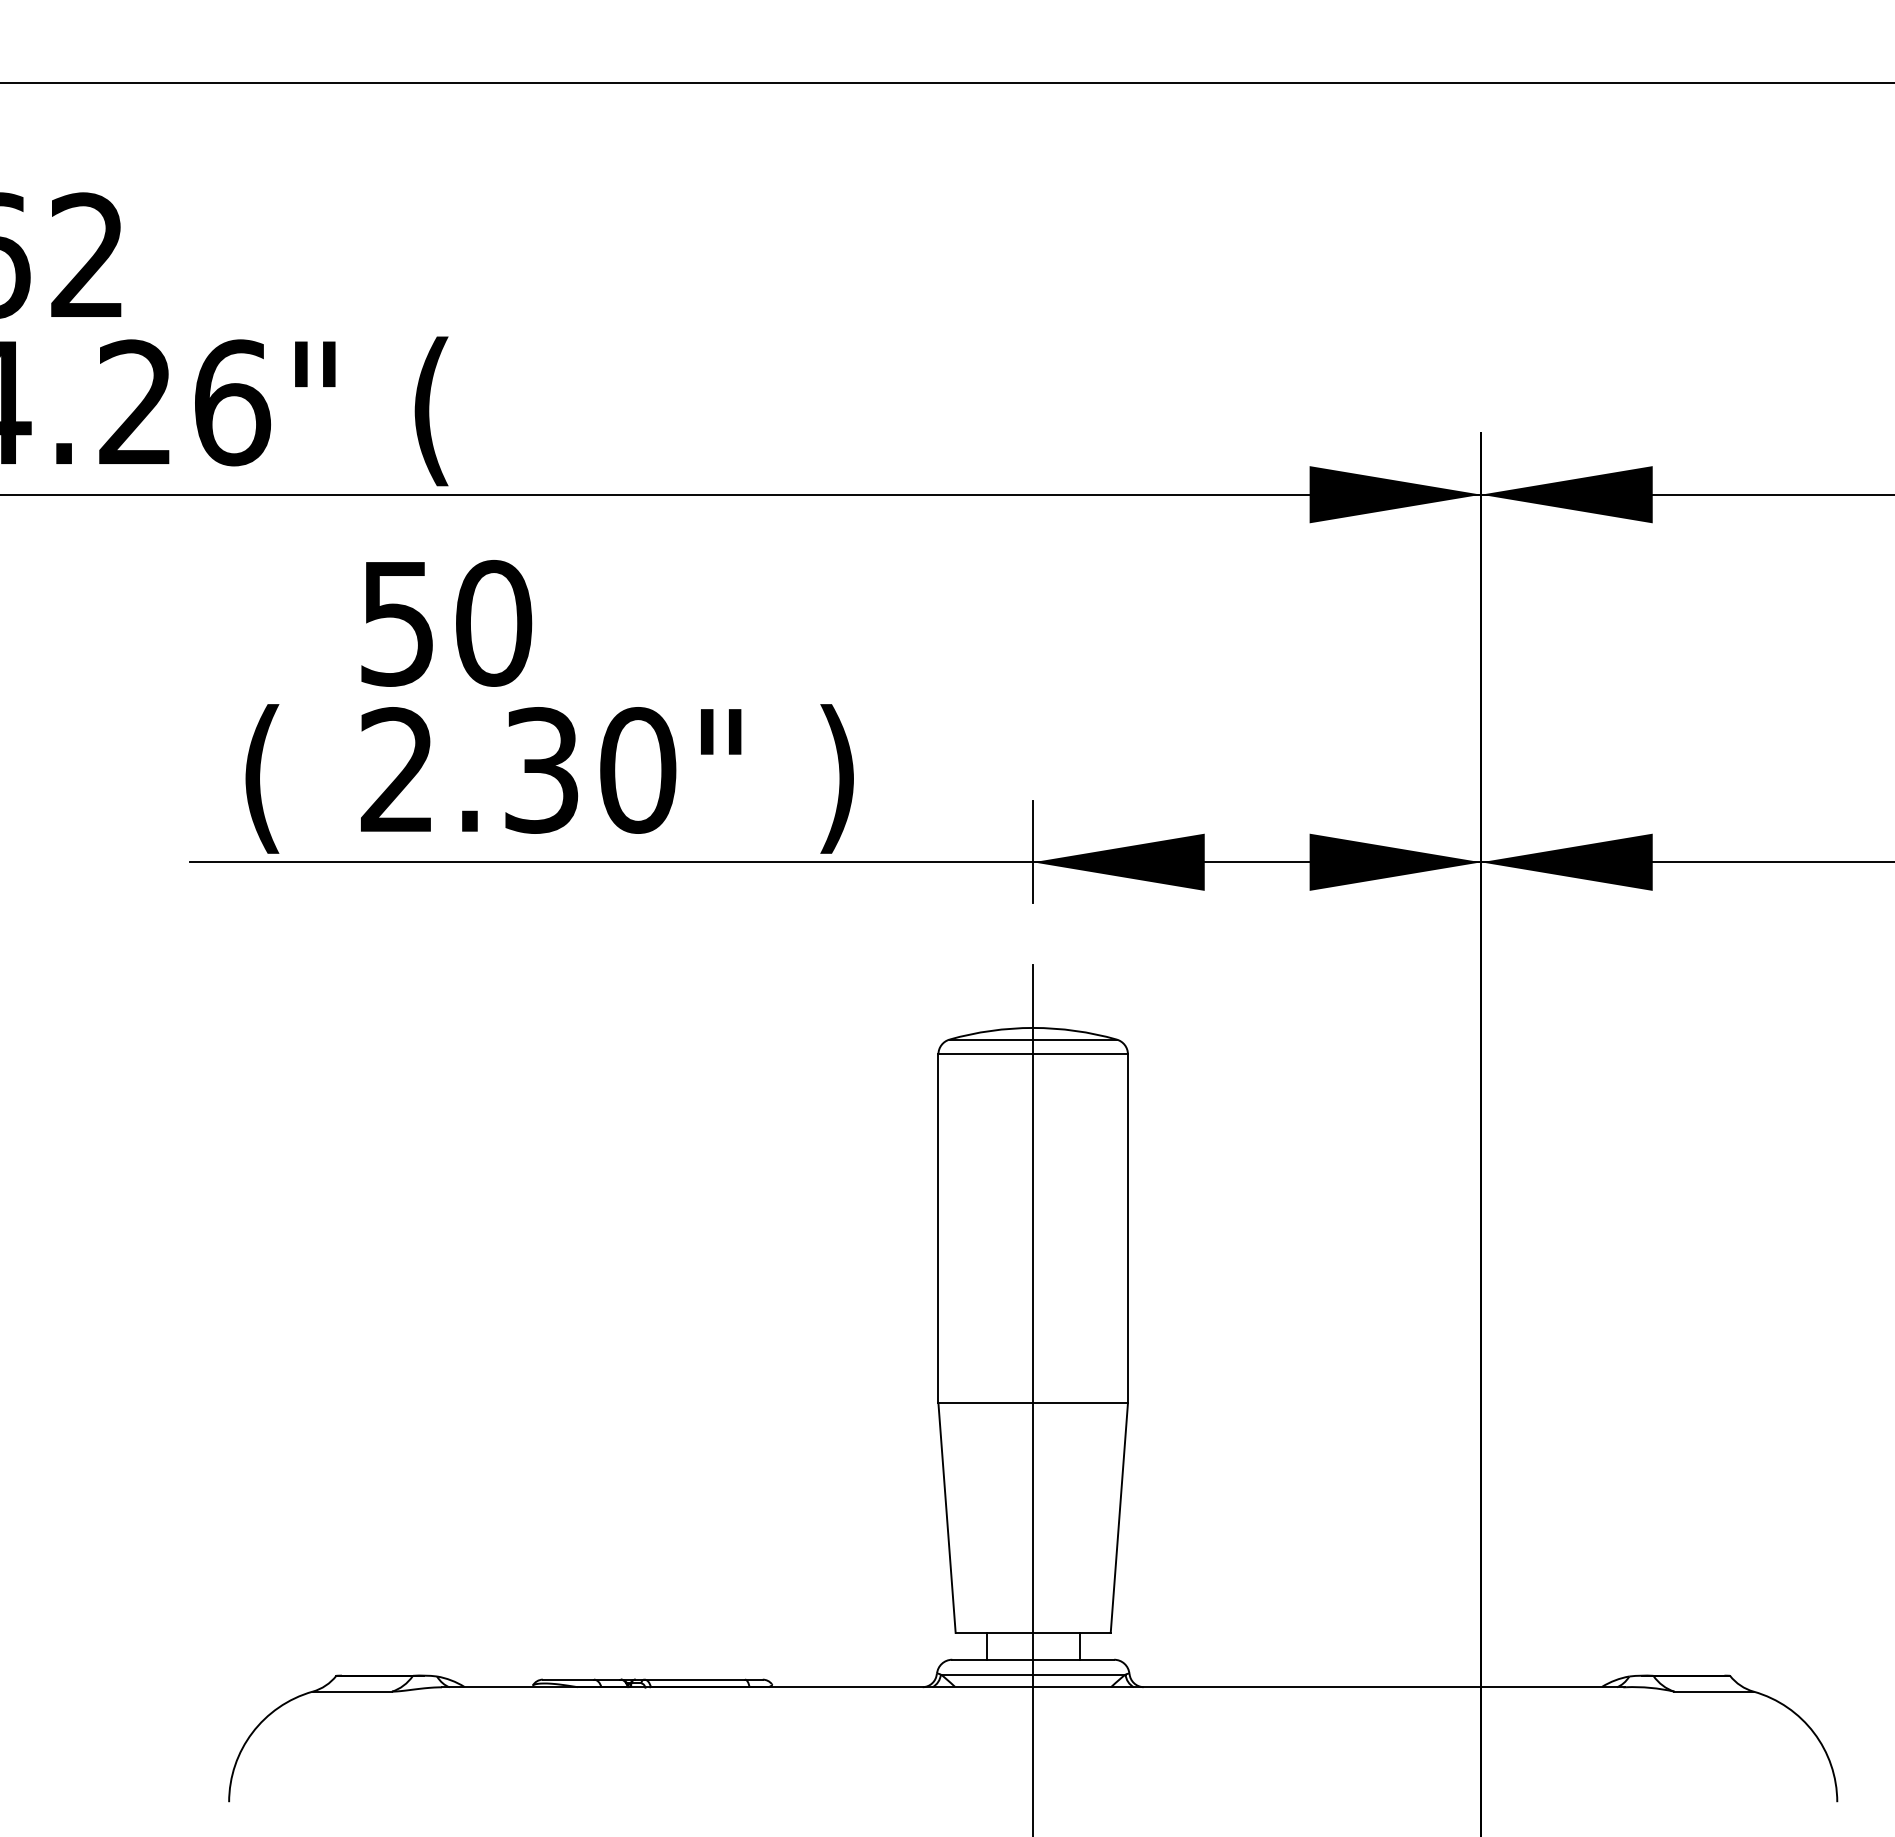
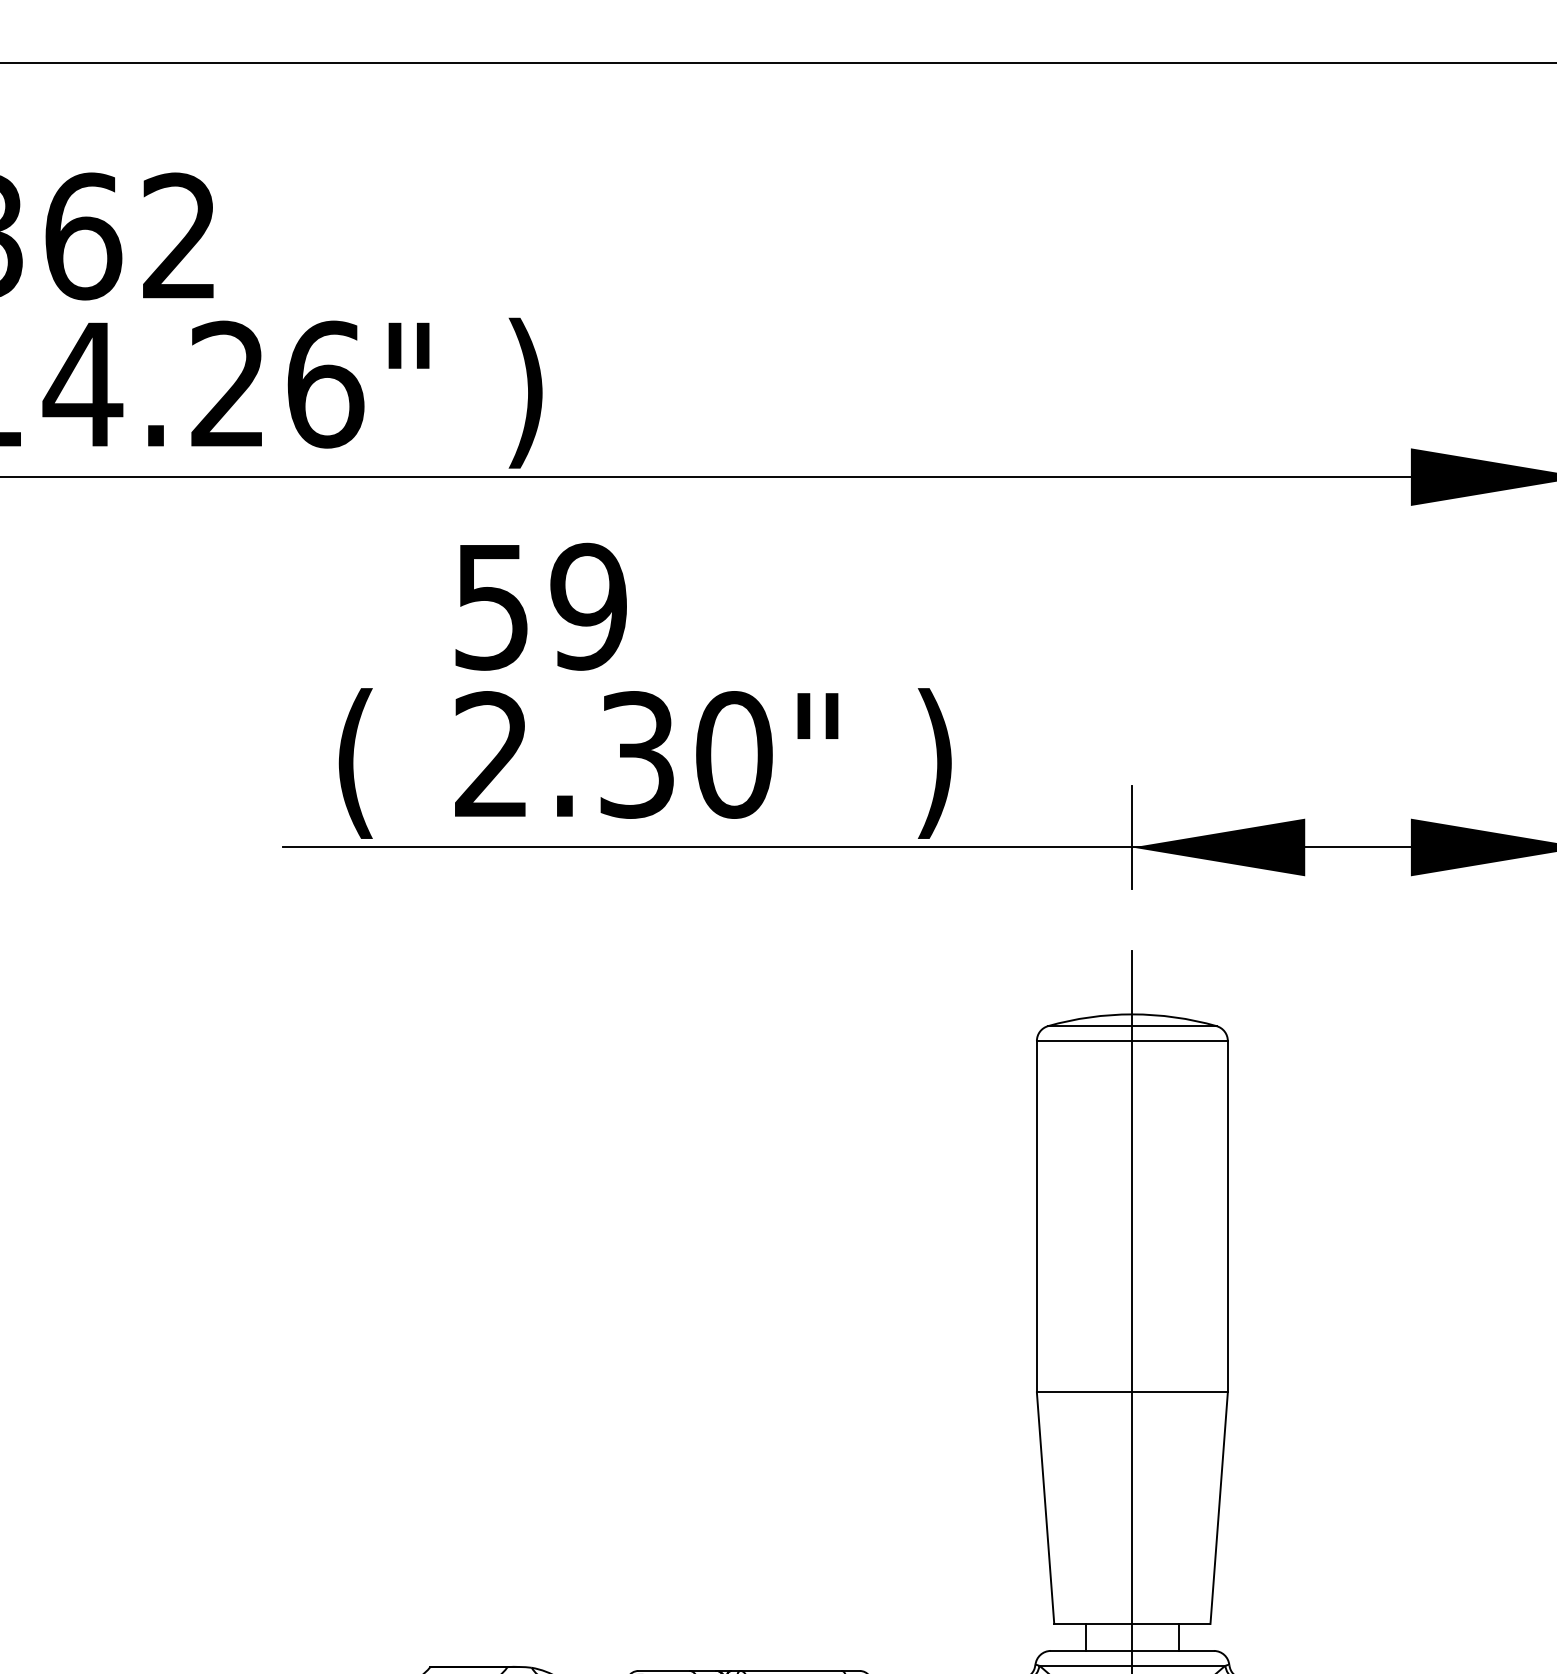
text: (431, 411) -> (526, 393), ( -> )
text: (493, 623) -> (588, 606), 50 -> 59

